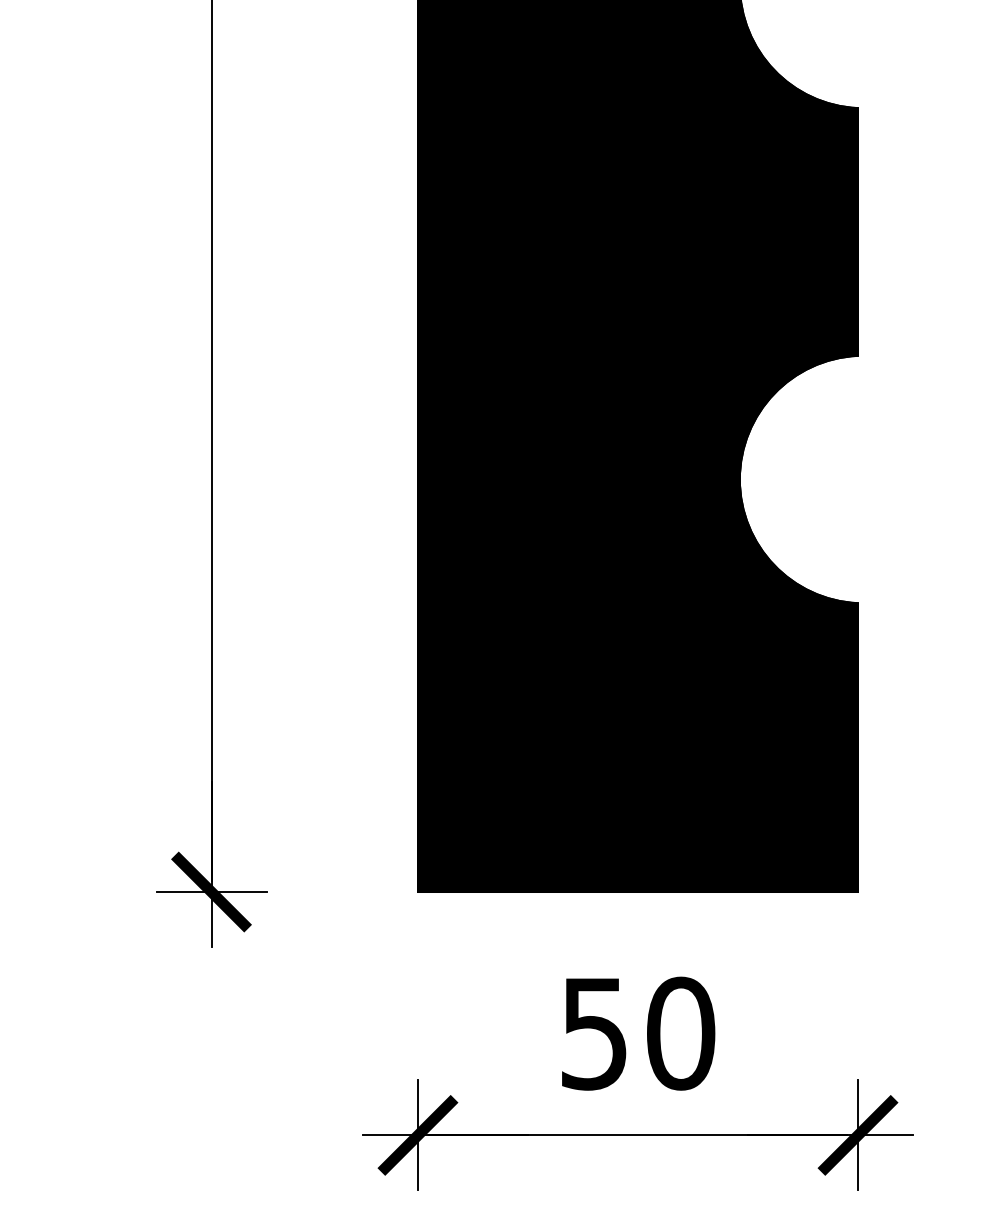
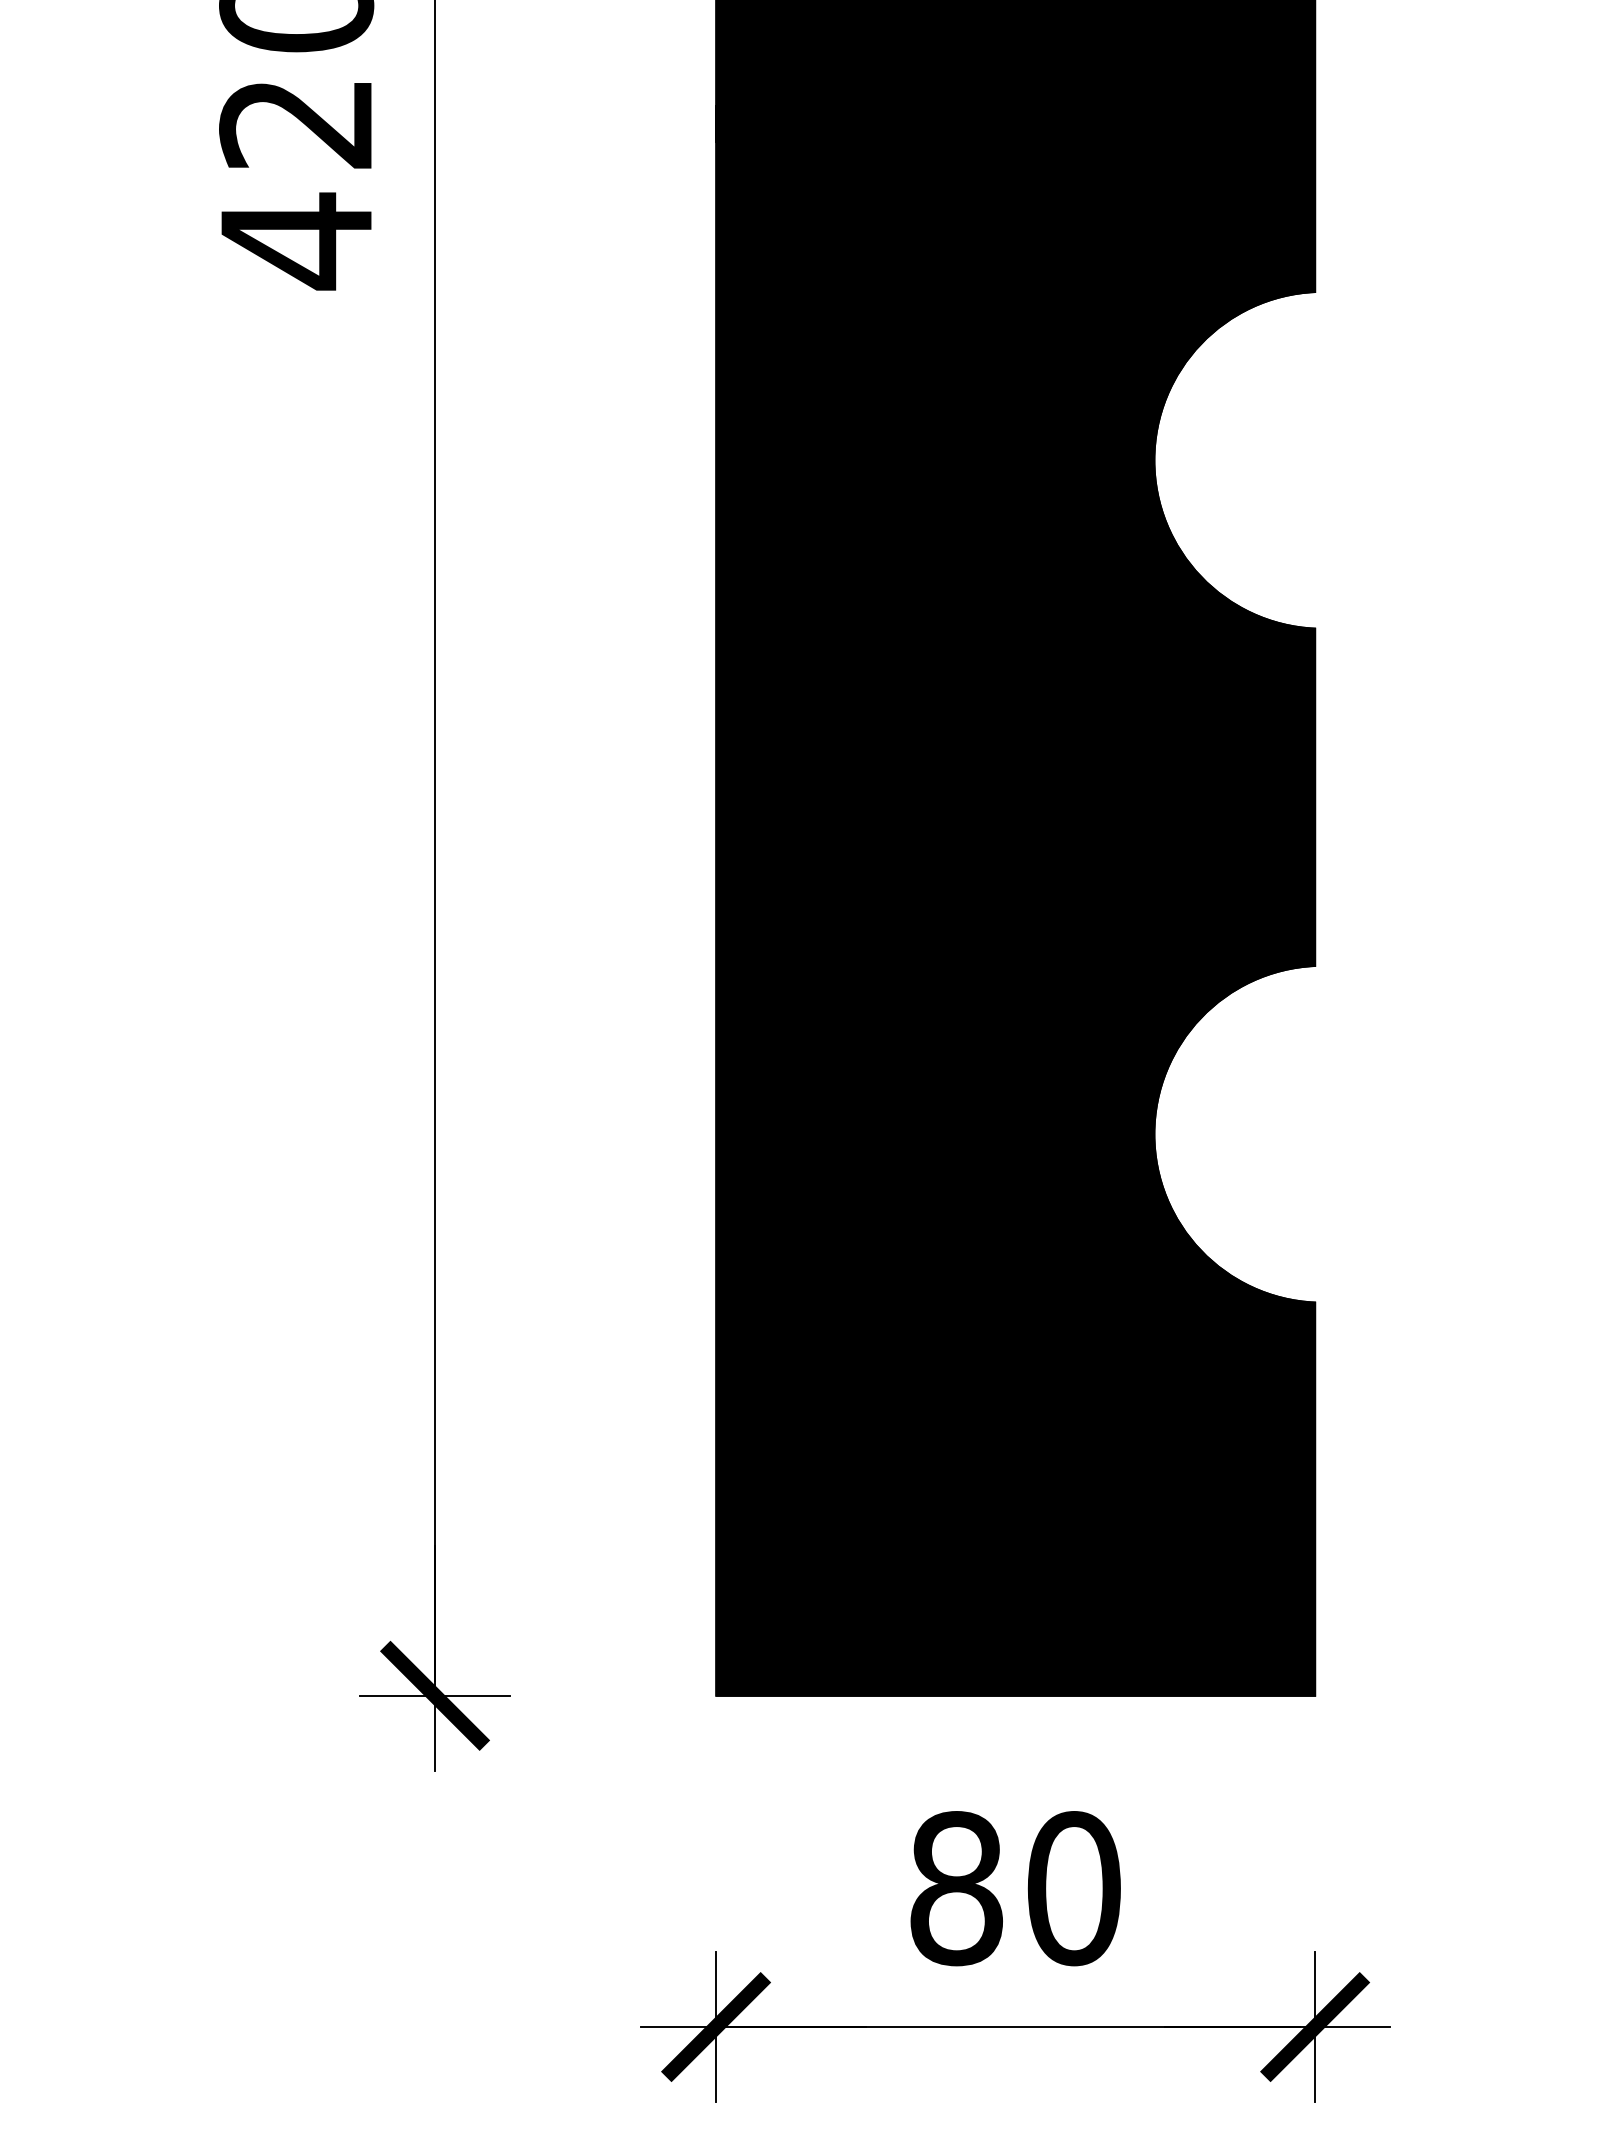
text: (594, 1033) -> (956, 1888), 50 -> 80

